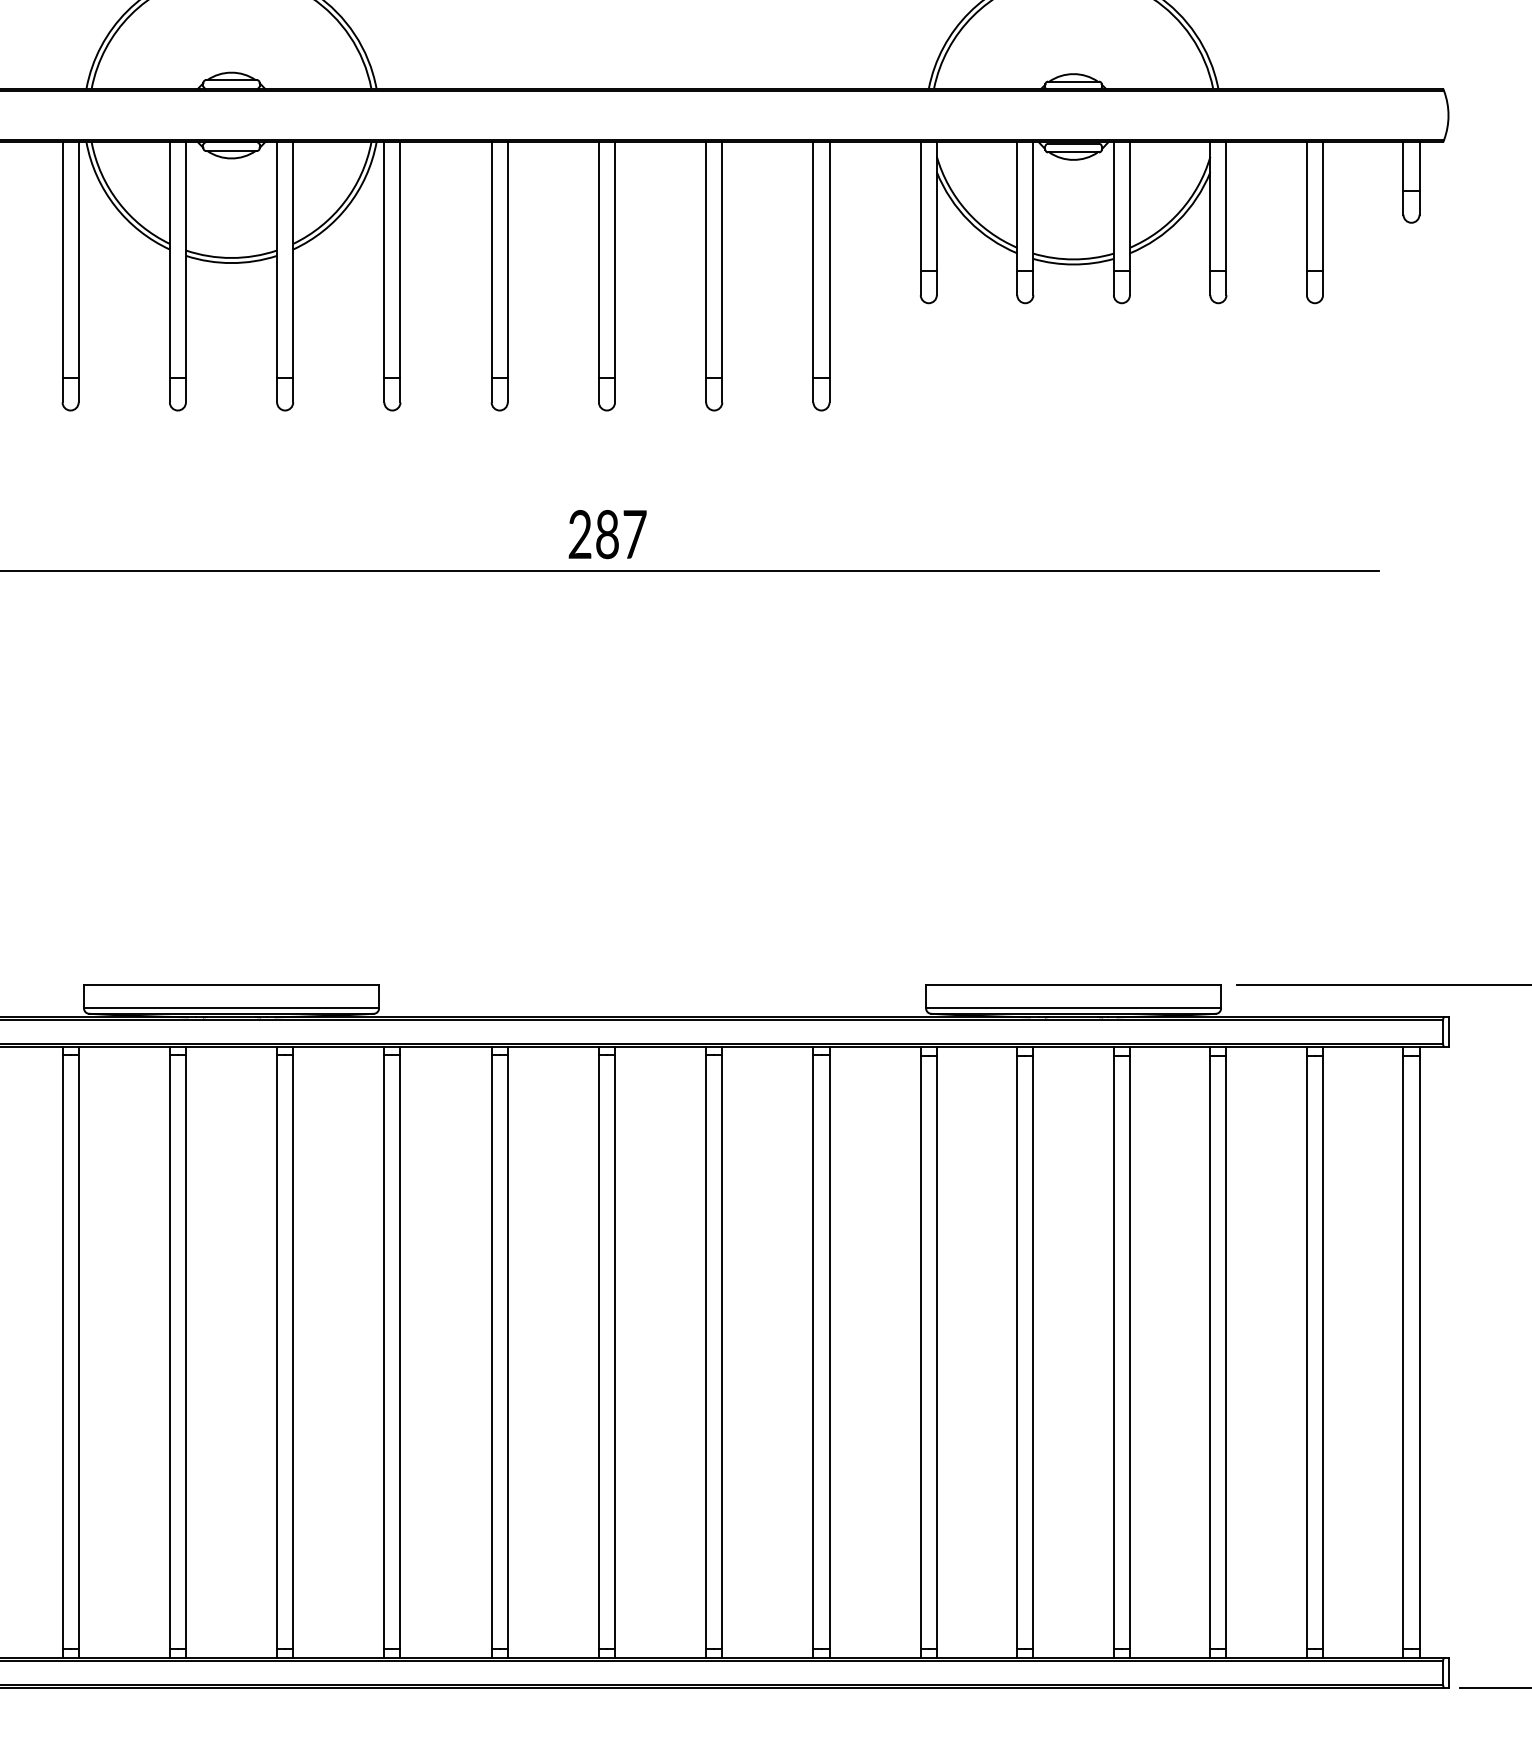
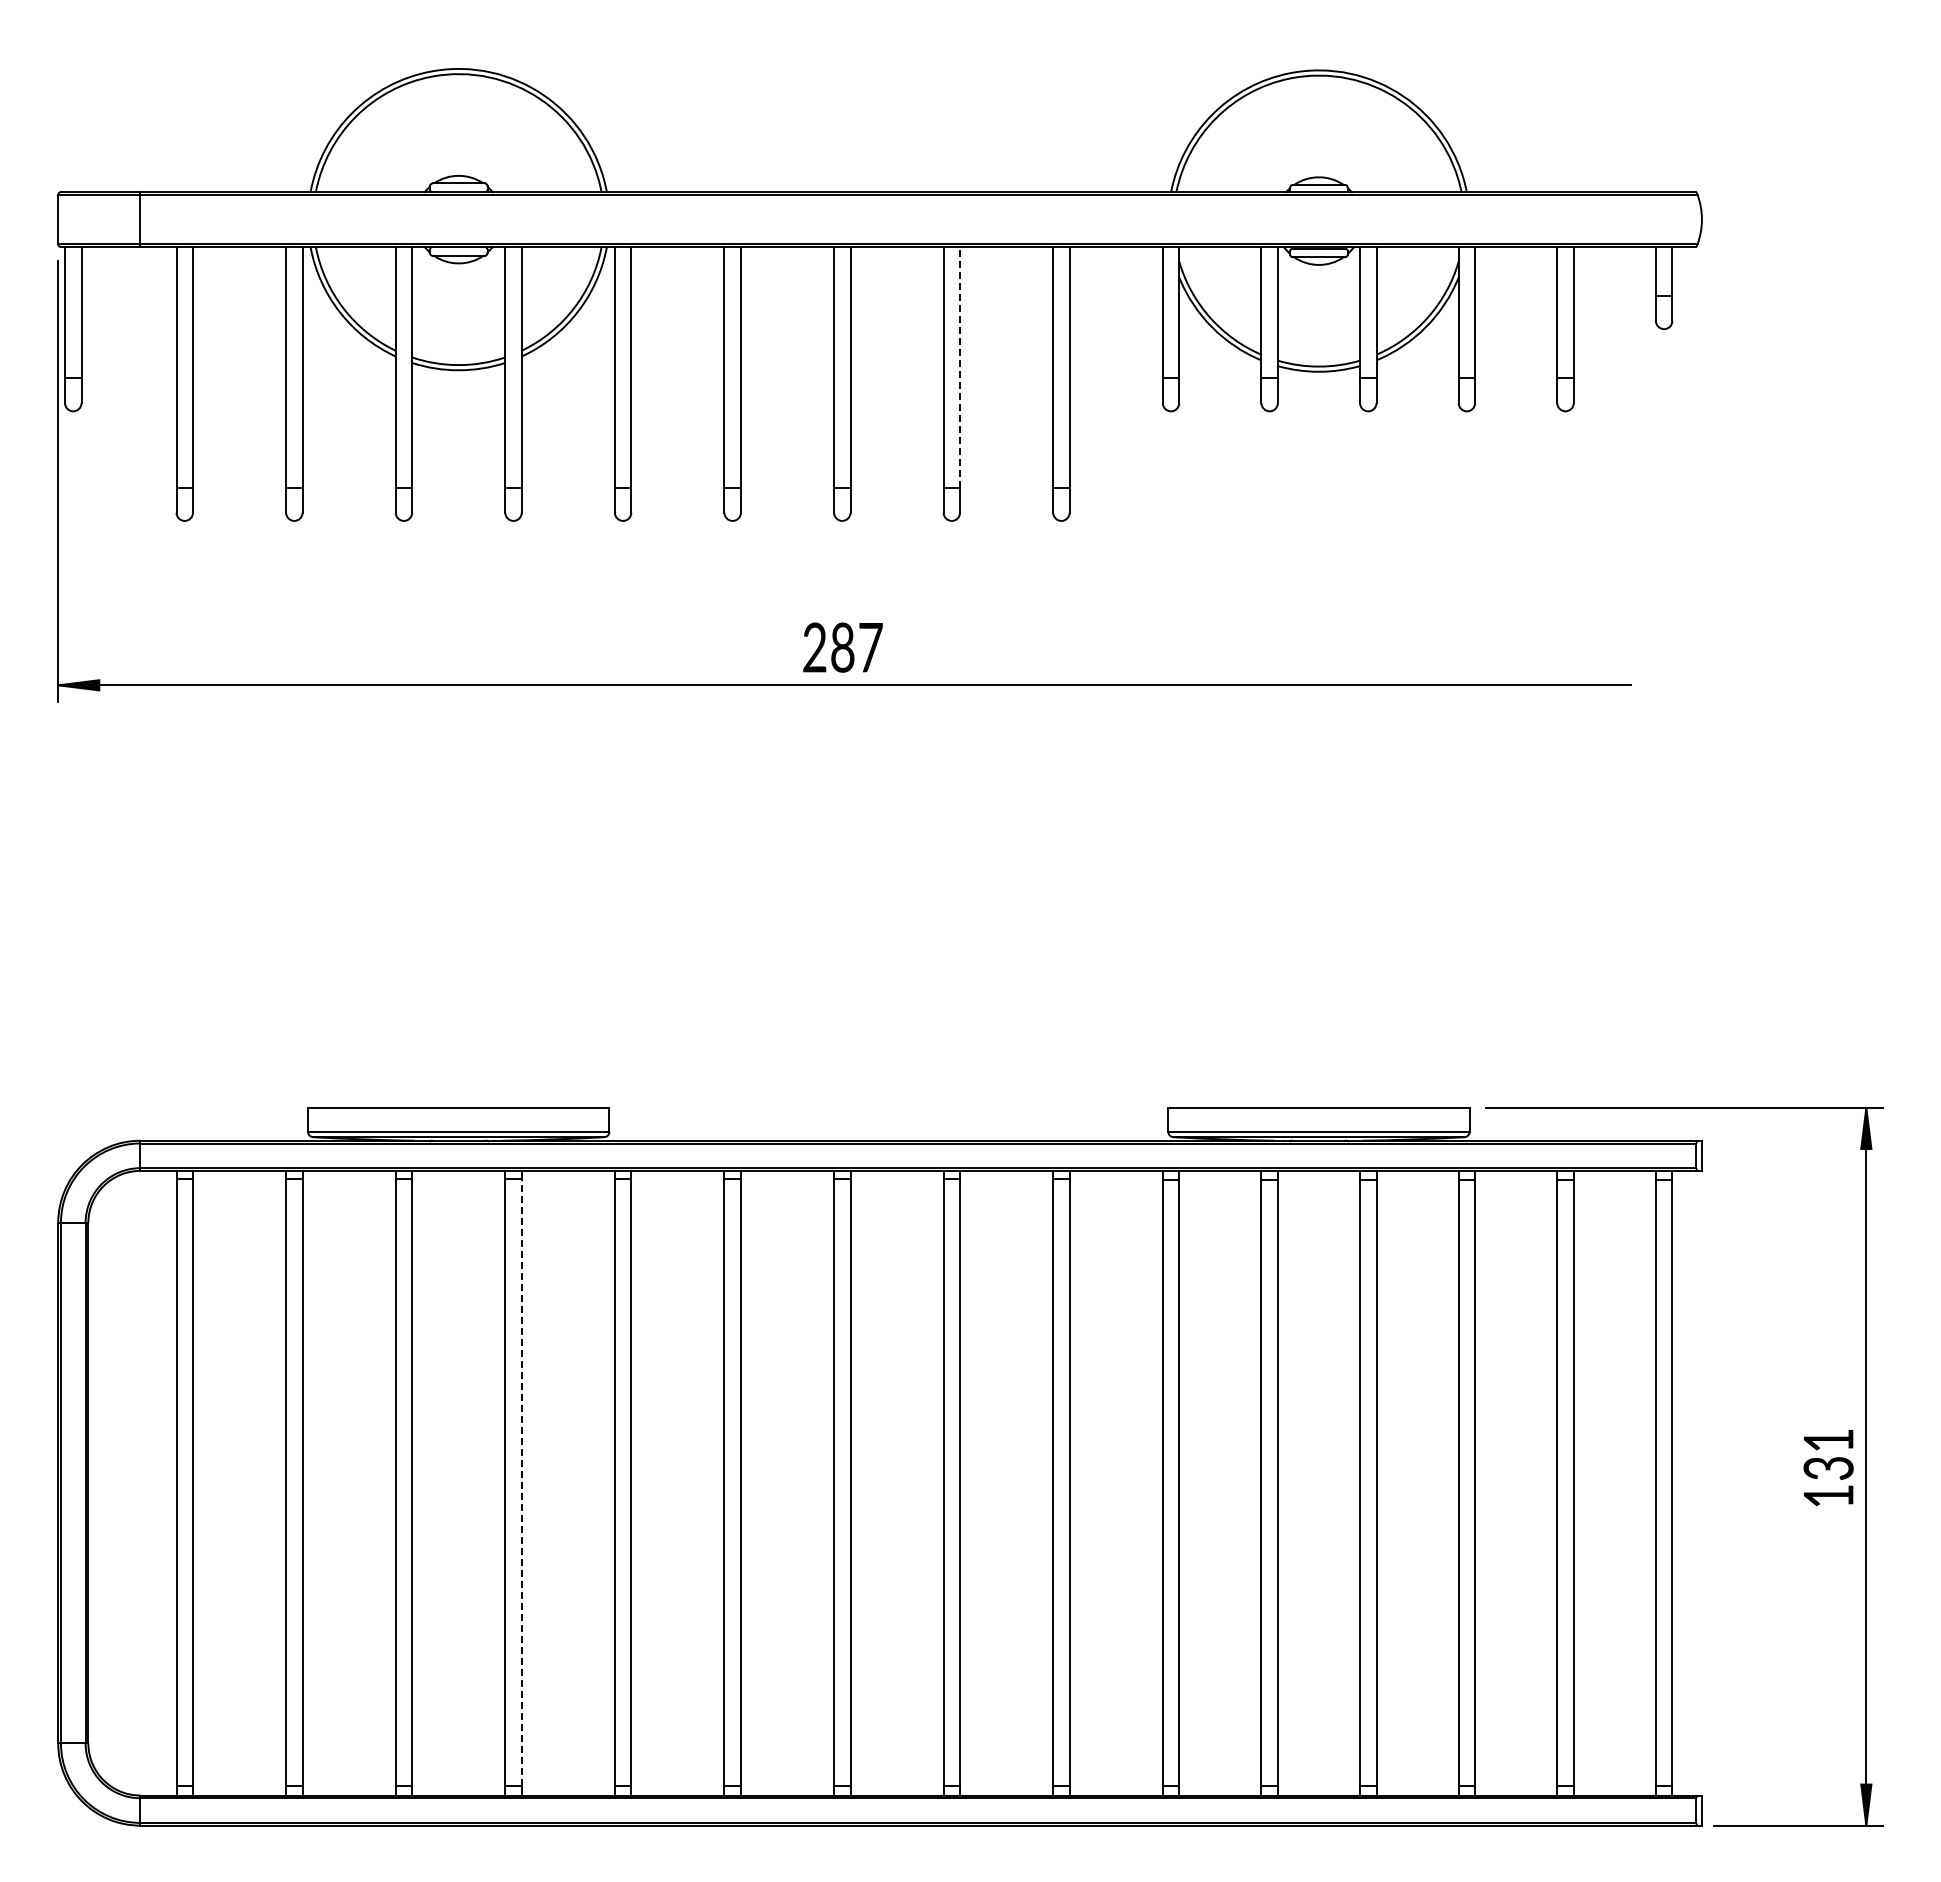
line: (722, 260) -> (960, 367), solid -> dashed
line: (292, 1351) -> (521, 1482), solid -> dashed

